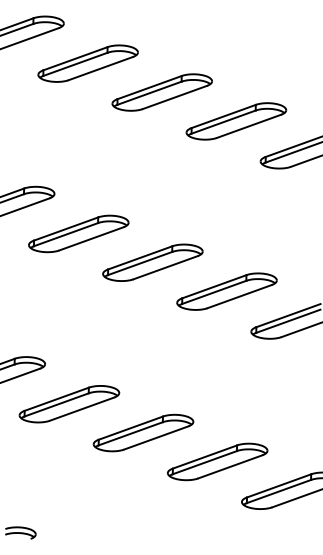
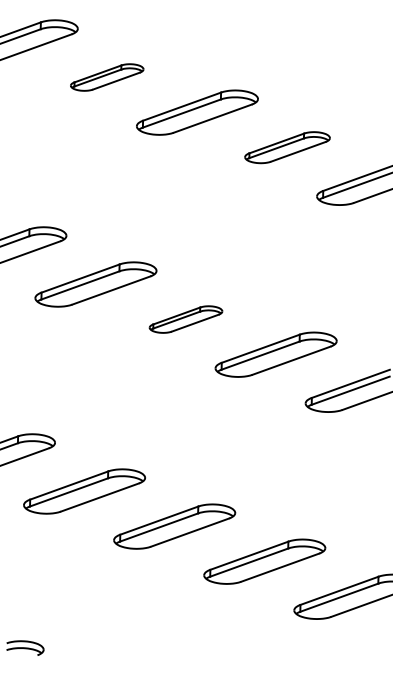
part: (87, 63) -> (106, 77), size x0.6
part: (236, 121) -> (287, 147), size x0.7
part: (152, 262) -> (185, 319), size x0.6

